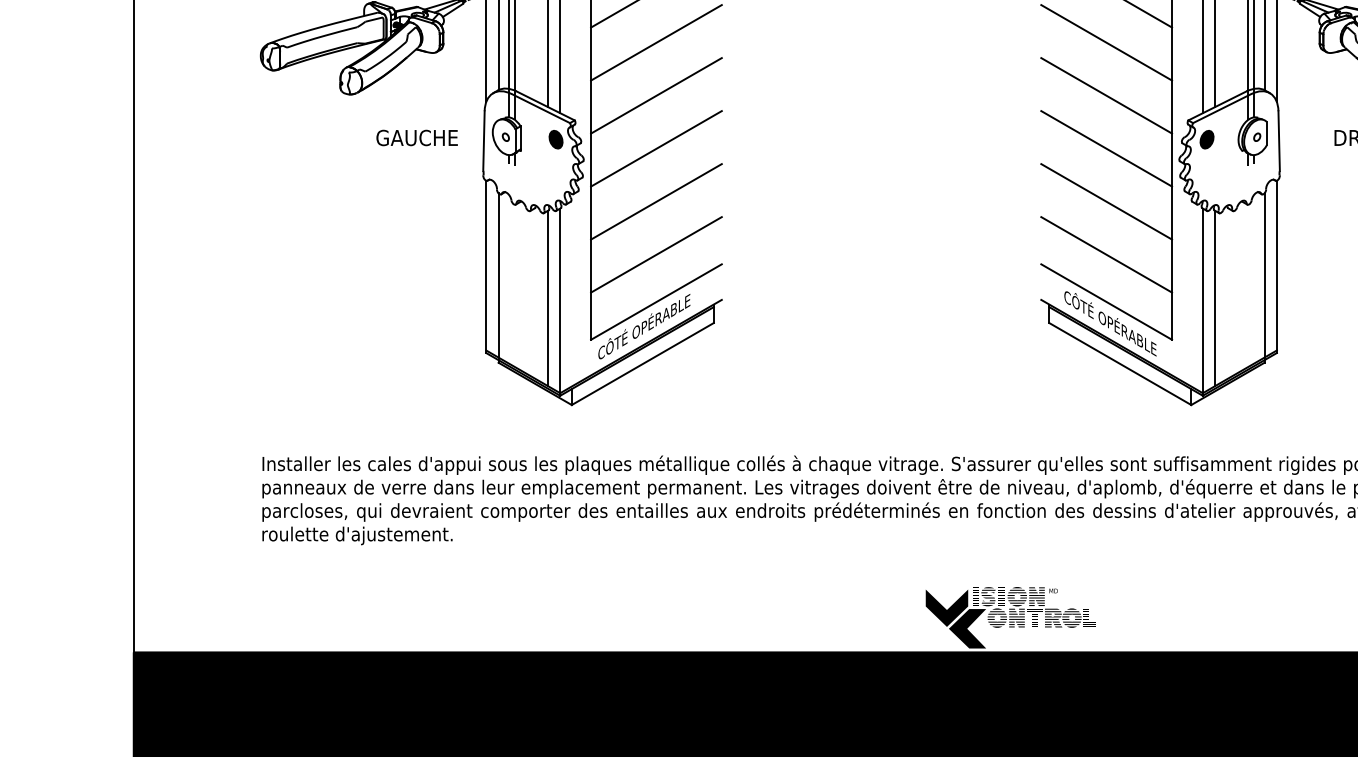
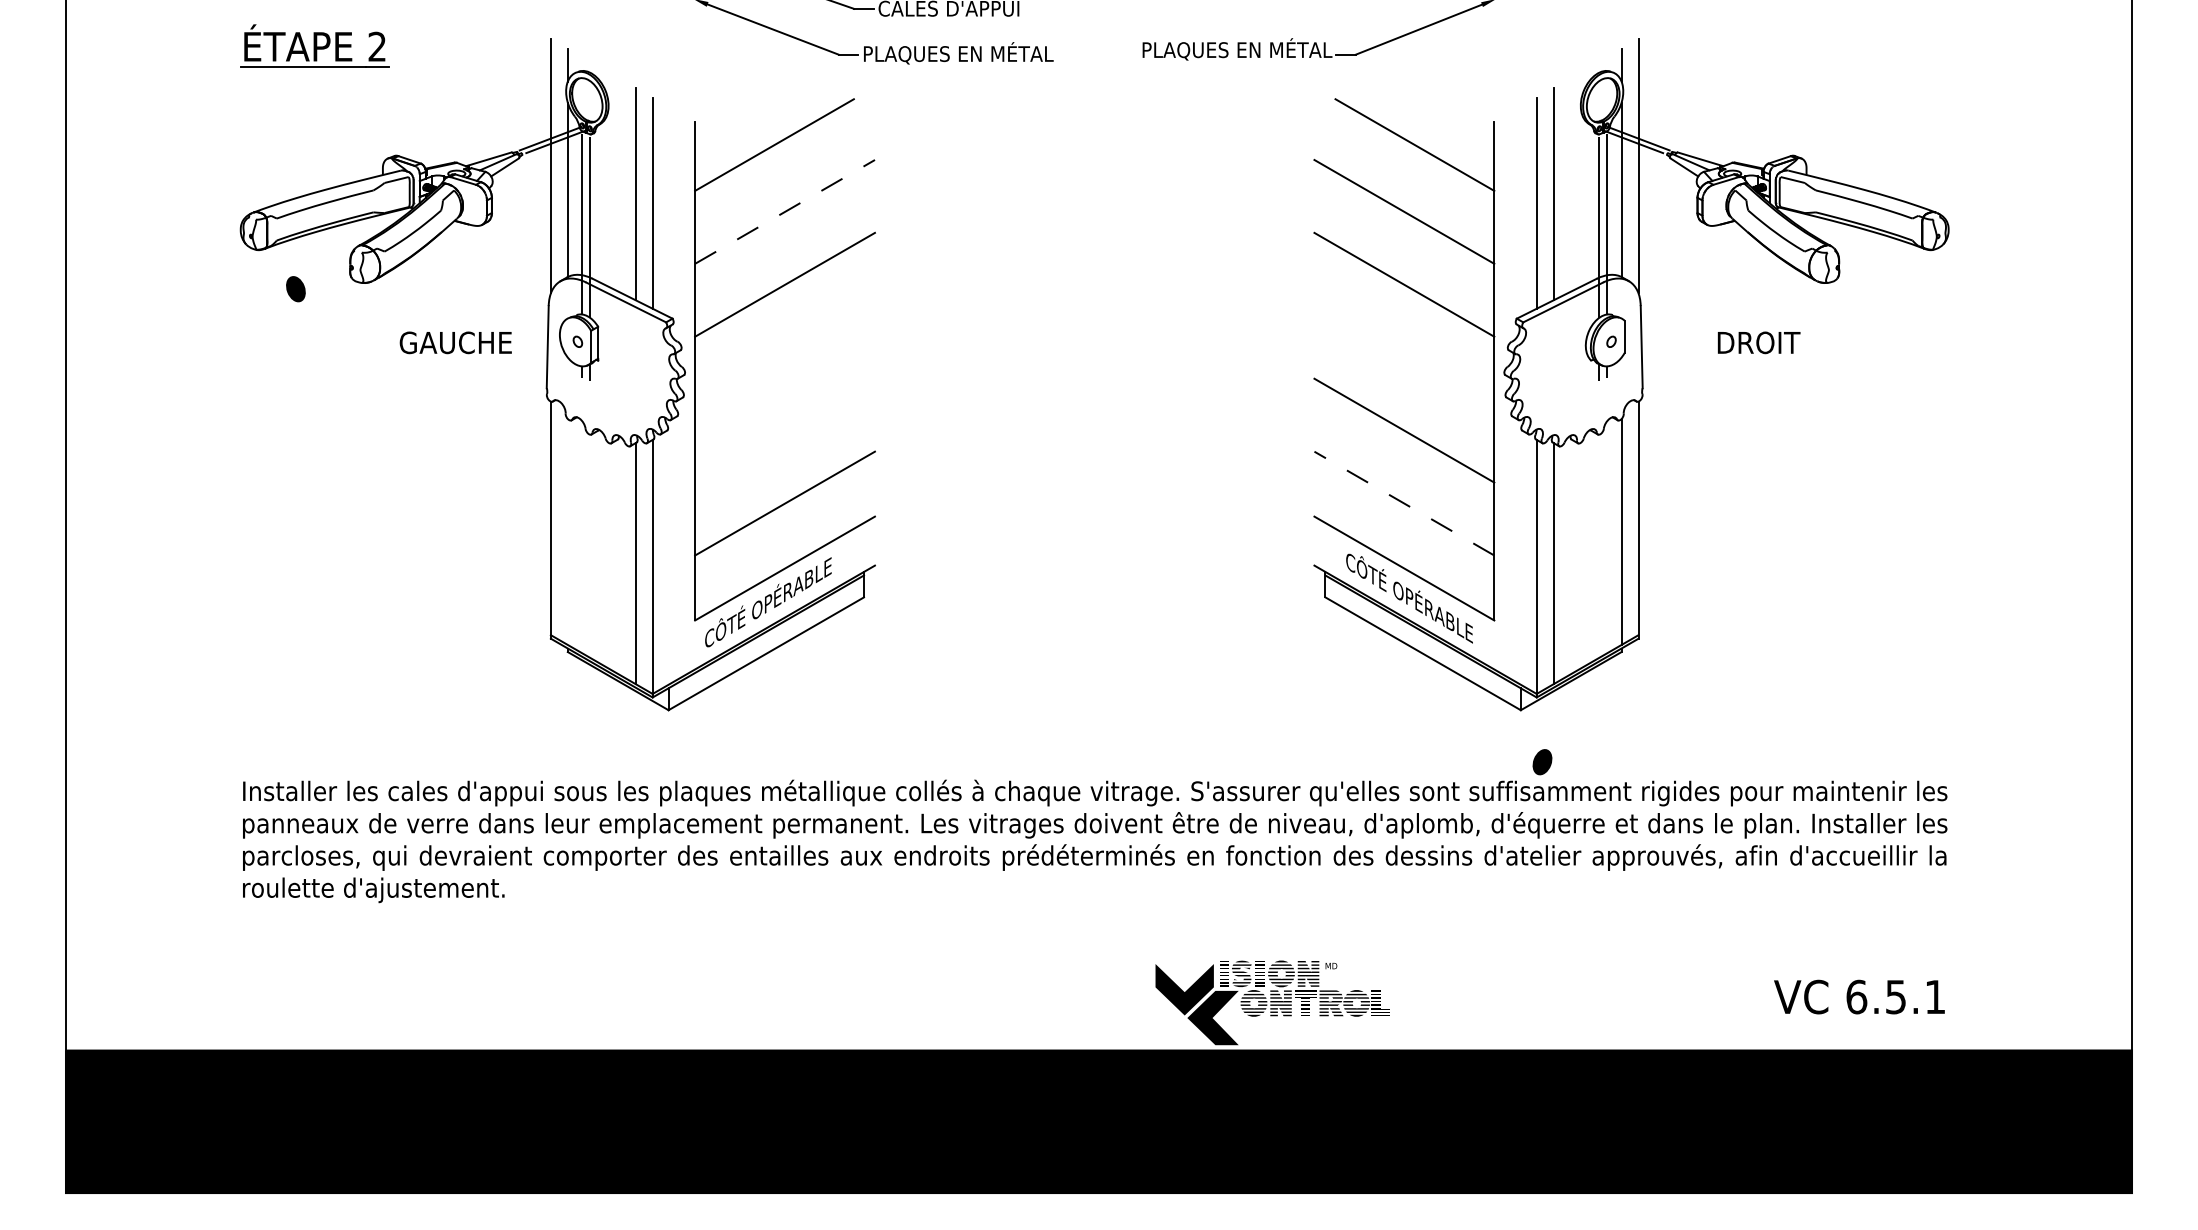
line: (656, 42) -> (785, 211), solid -> dashed
part: (555, 139) -> (295, 289), moved
part: (1207, 139) -> (1542, 762), moved
line: (656, 148) -> (784, 357), removed
line: (1106, 148) -> (1404, 357), removed
line: (656, 201) -> (784, 430), removed
line: (1106, 254) -> (1404, 503), solid -> dashed
line: (498, 275) -> (567, 531), removed

